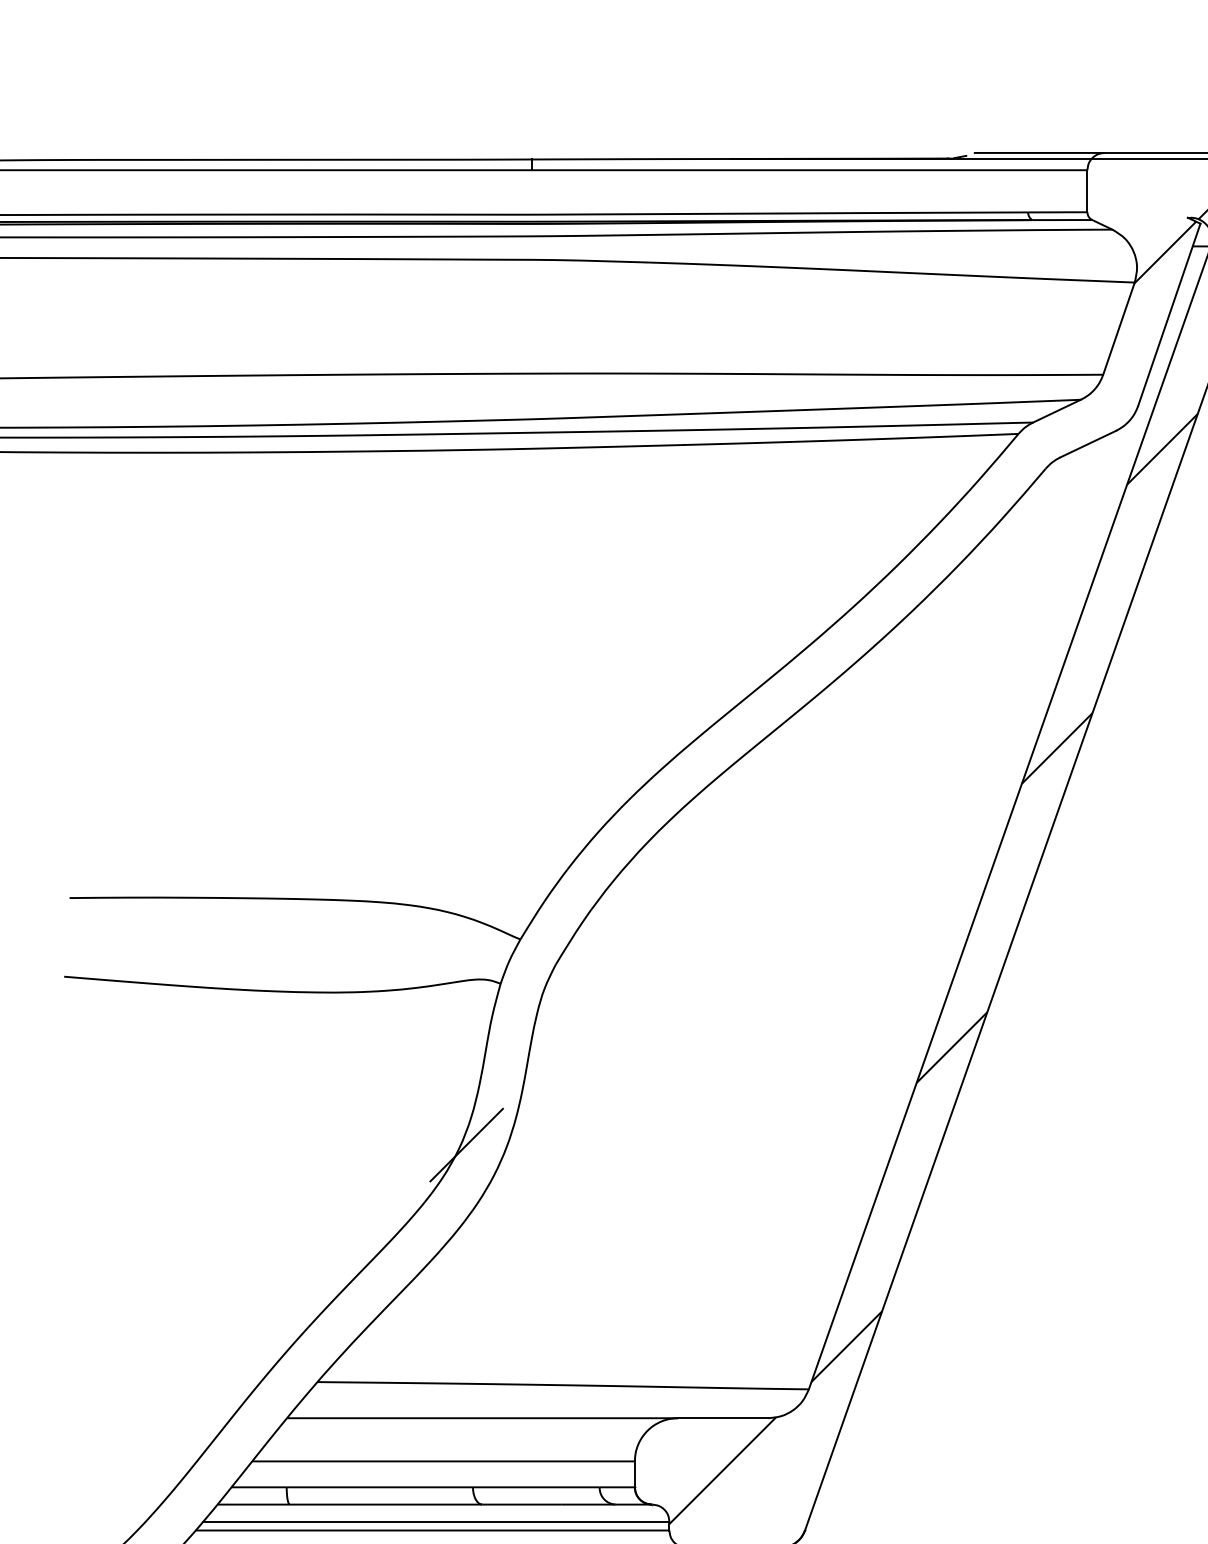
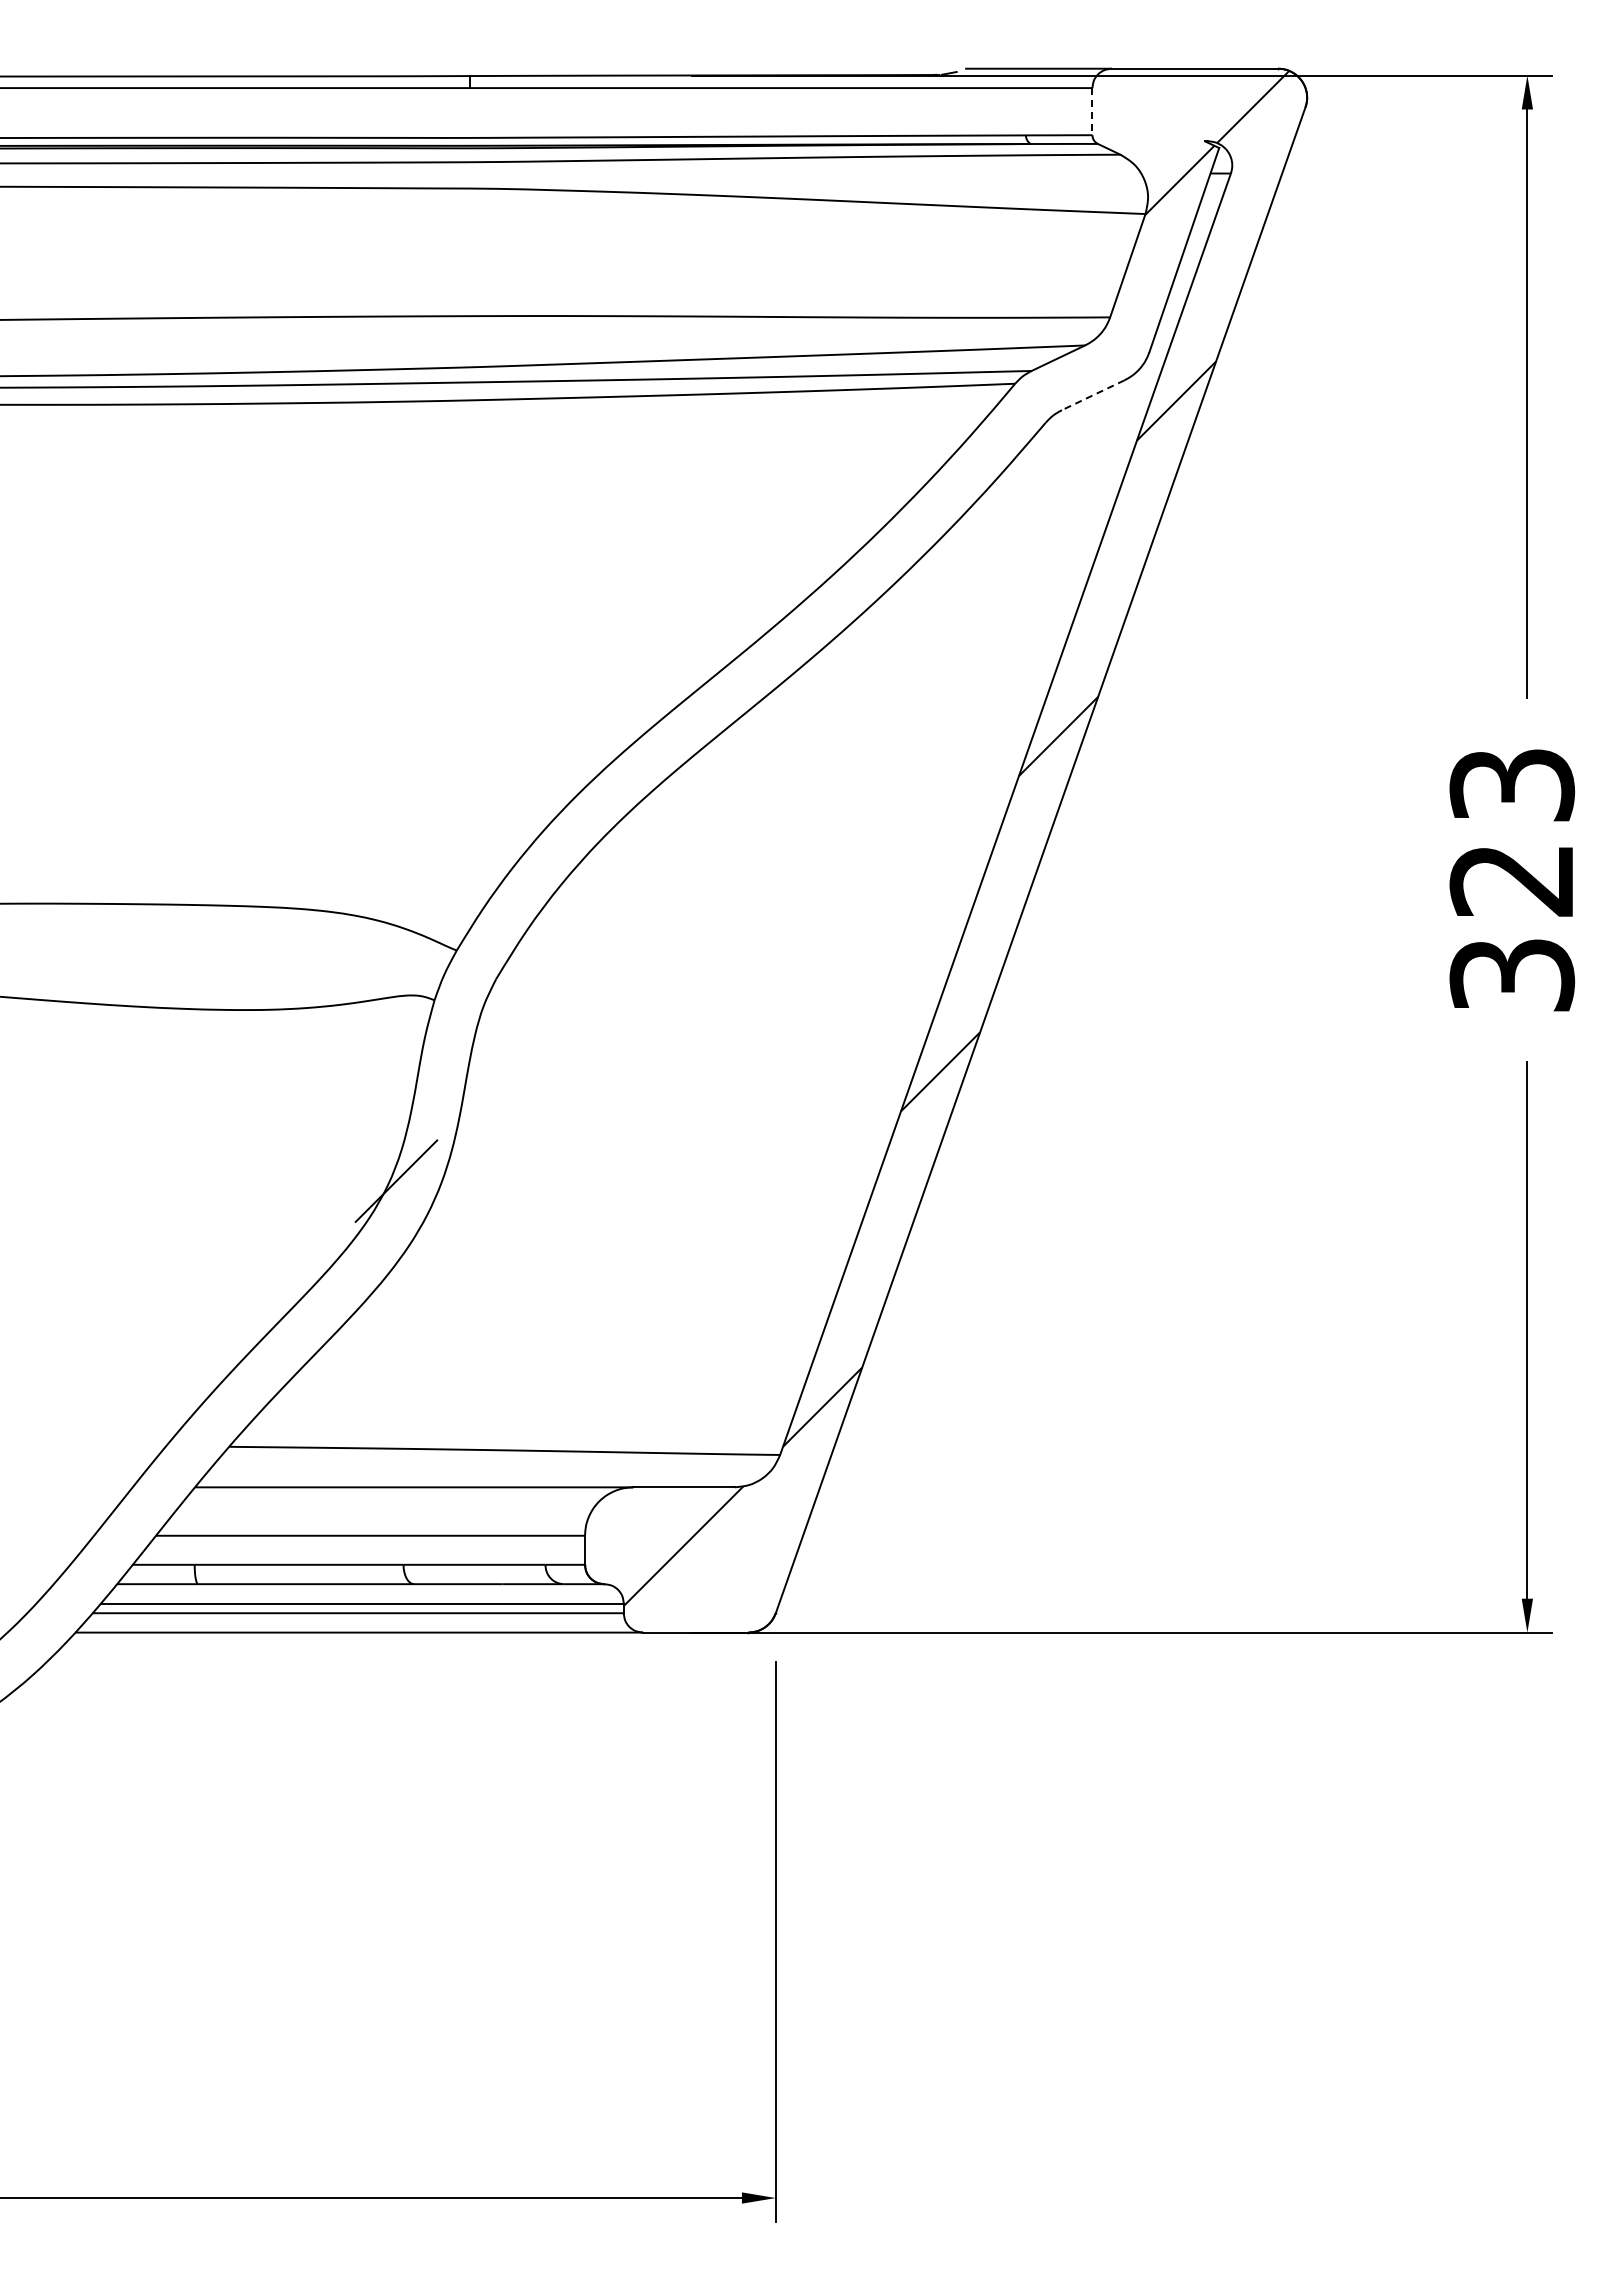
line: (1087, 191) -> (1092, 111), solid -> dashed
line: (1088, 444) -> (1093, 395), solid -> dashed

